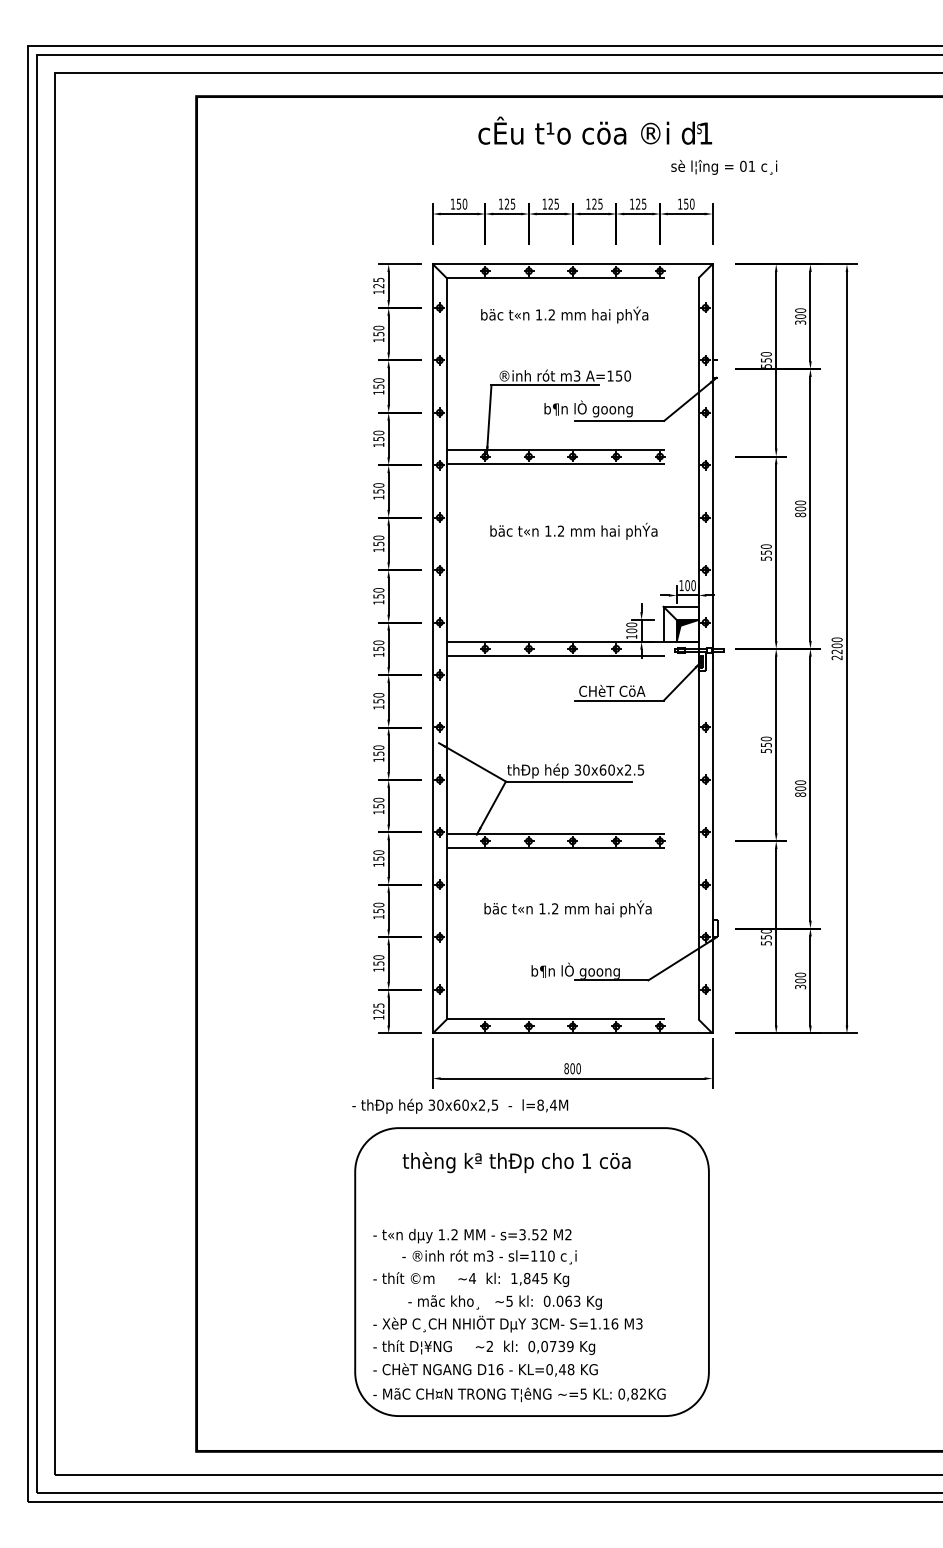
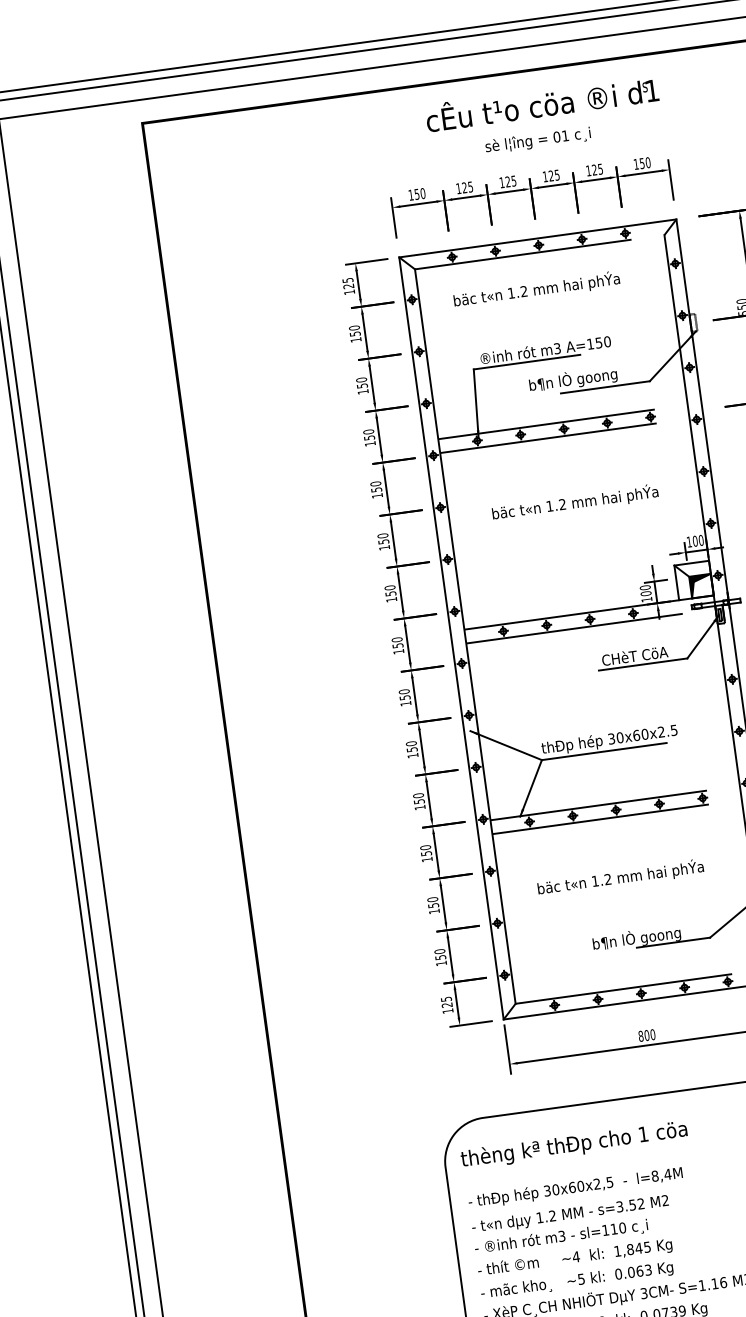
text: (724, 167) -> (538, 140), moved
text: (460, 1105) -> (575, 1187), moved
text: (516, 1162) -> (574, 1145), moved
text: (489, 1256) -> (561, 1236), moved
text: (504, 1302) -> (576, 1281), moved

